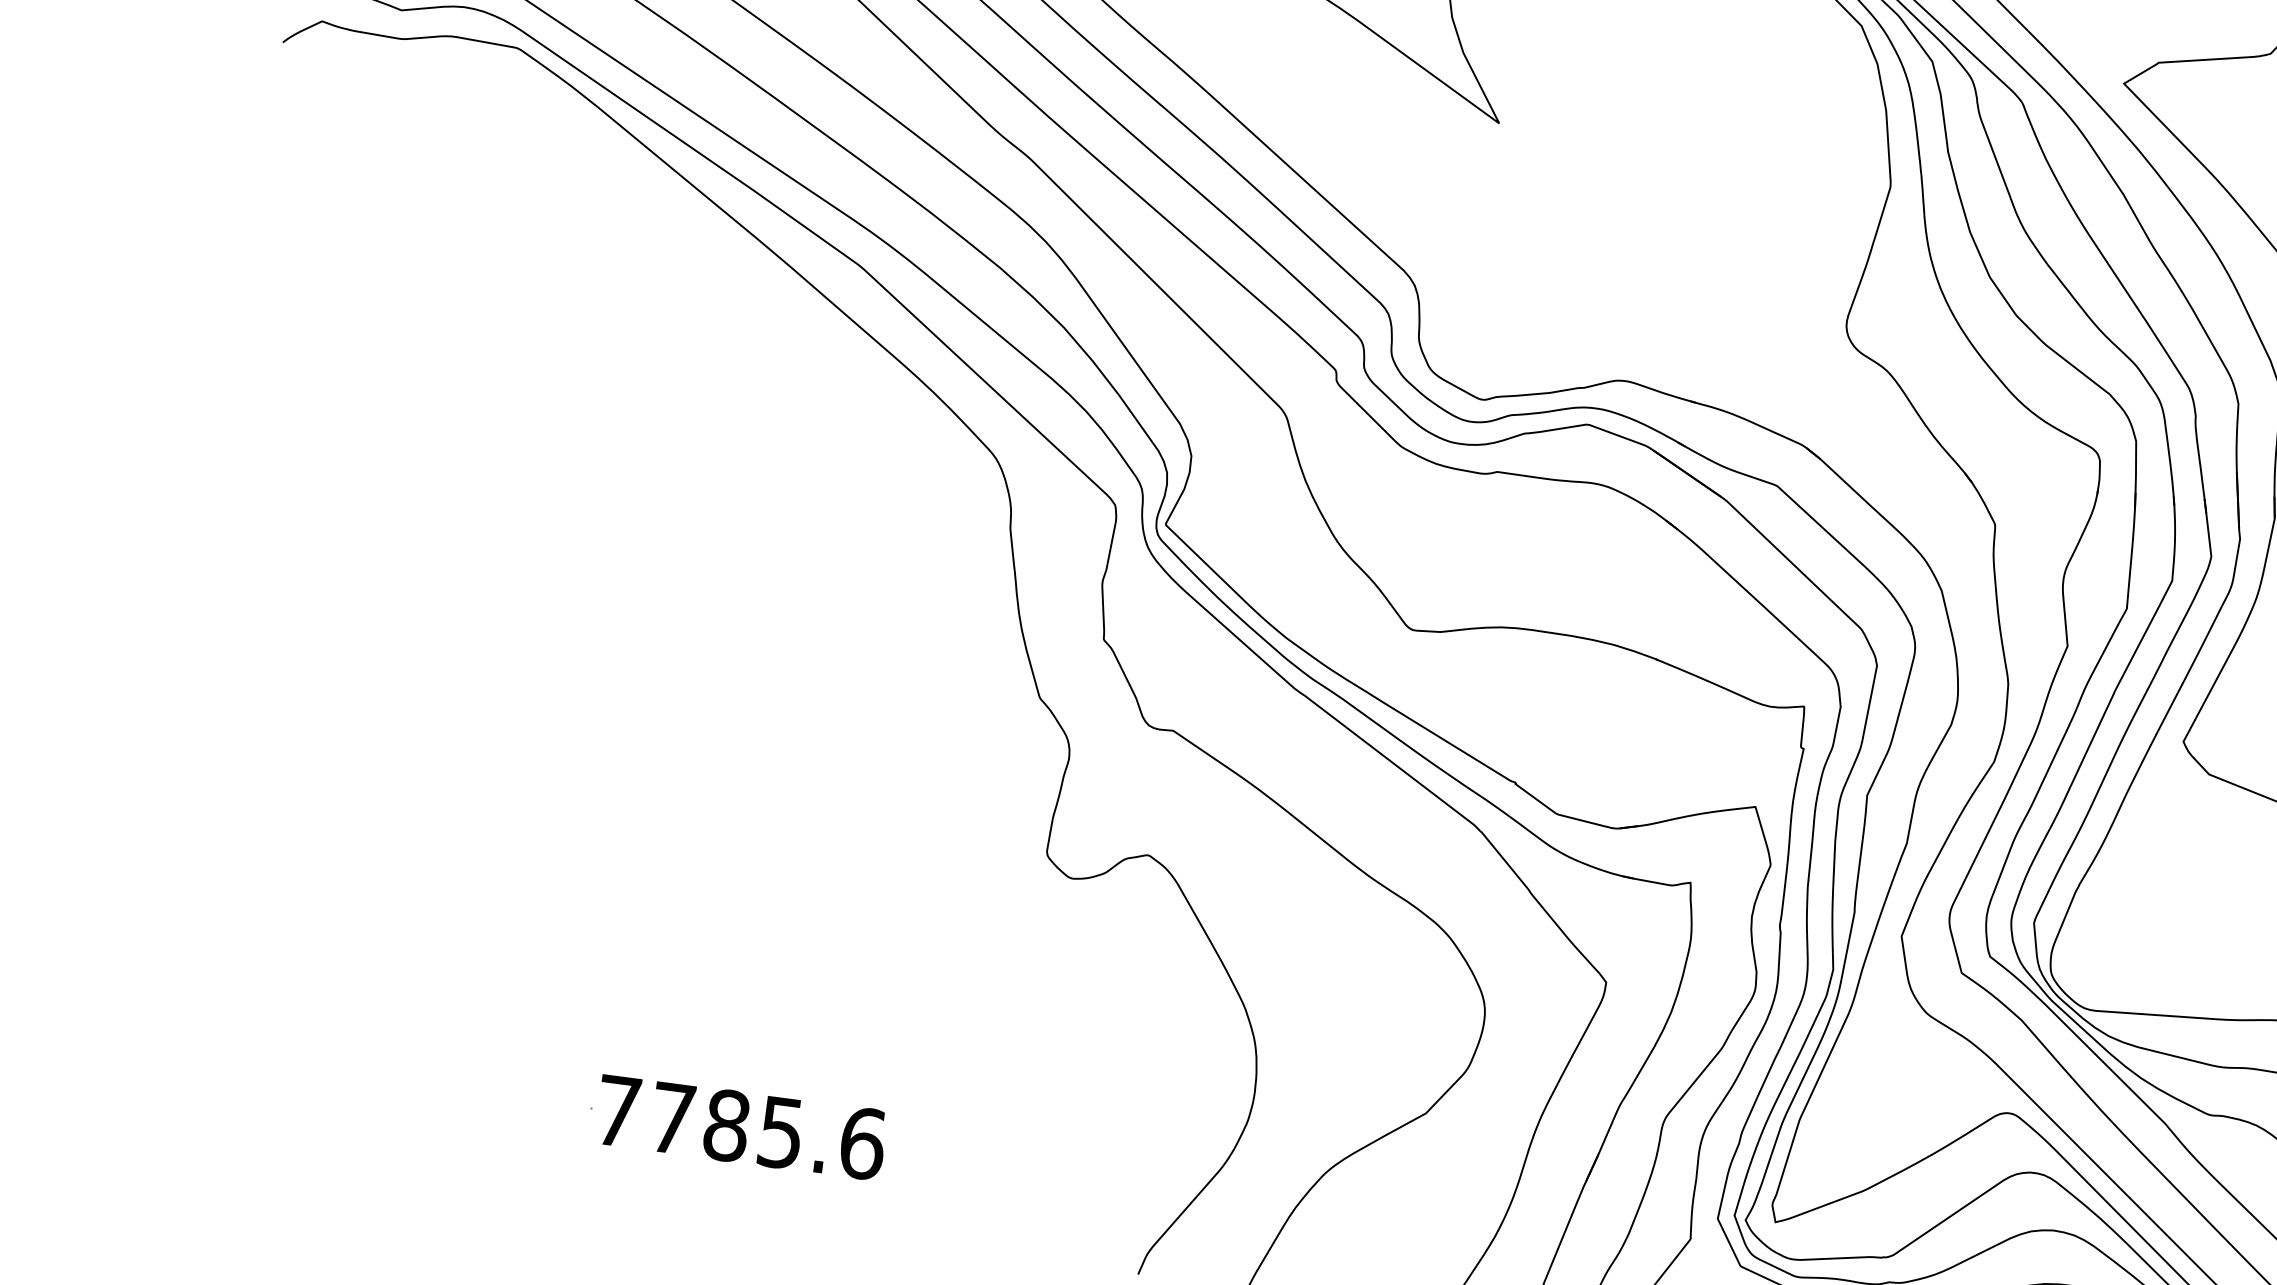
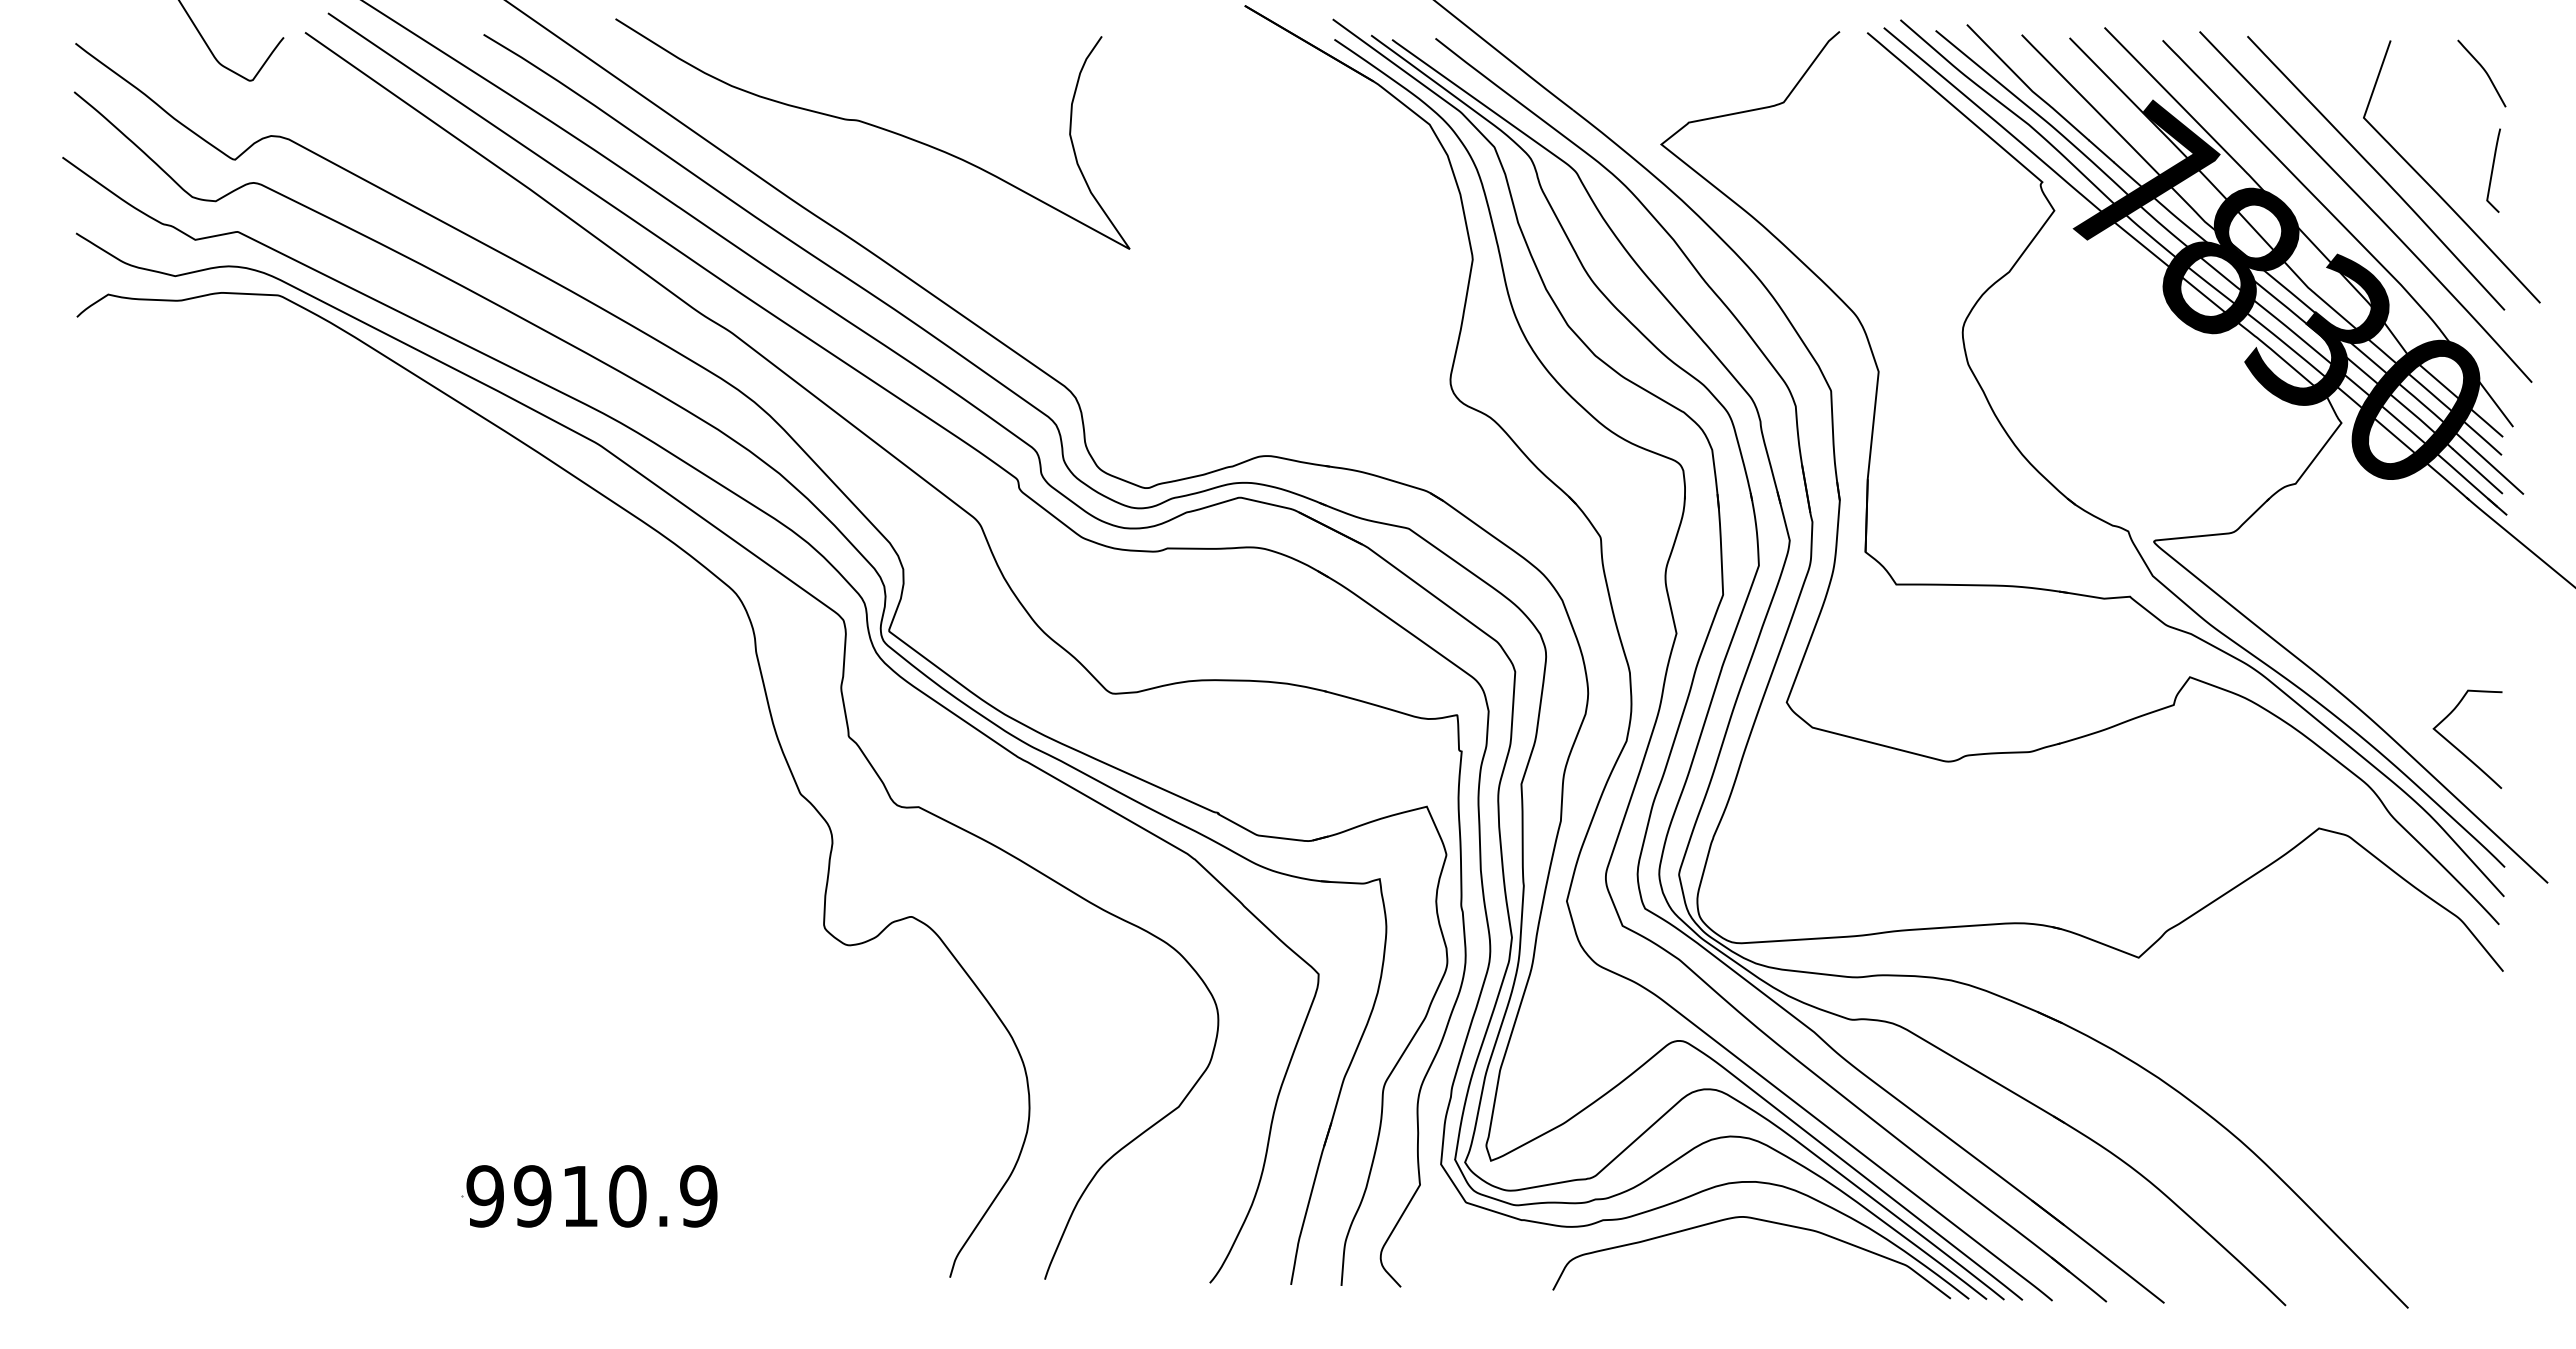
text: (739, 1127) -> (591, 1196), 7785.6 -> 9910.9

